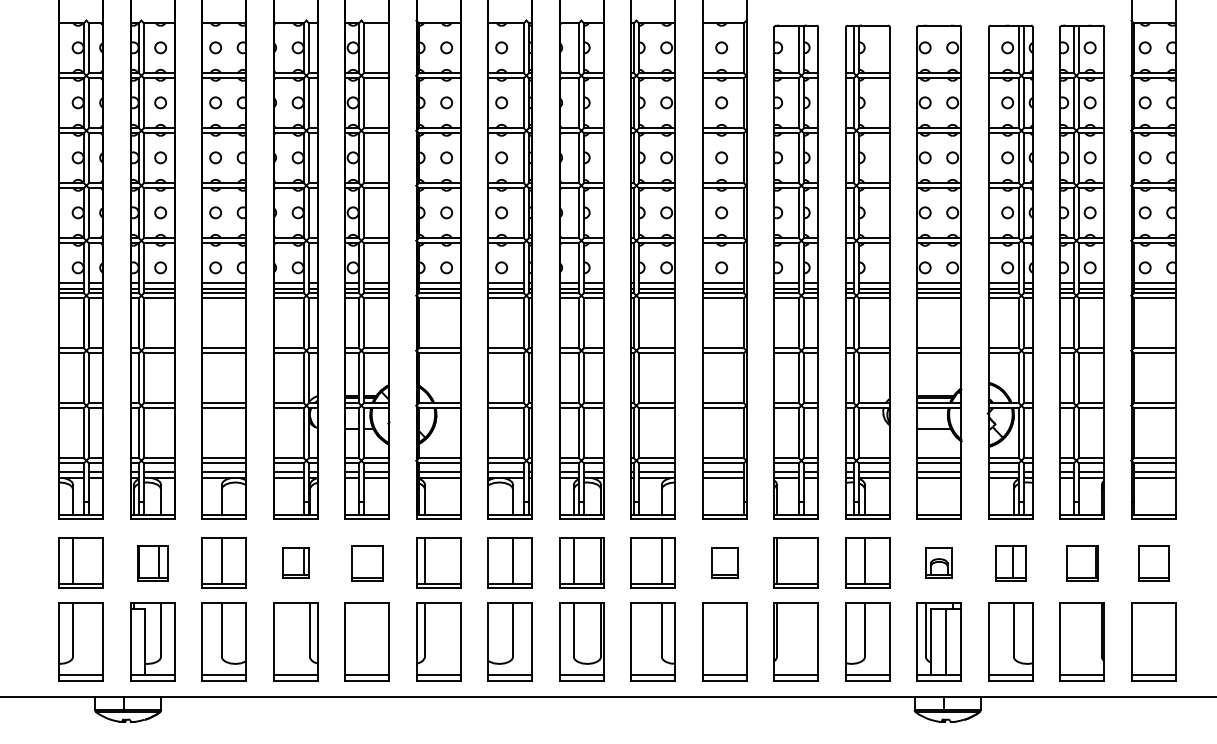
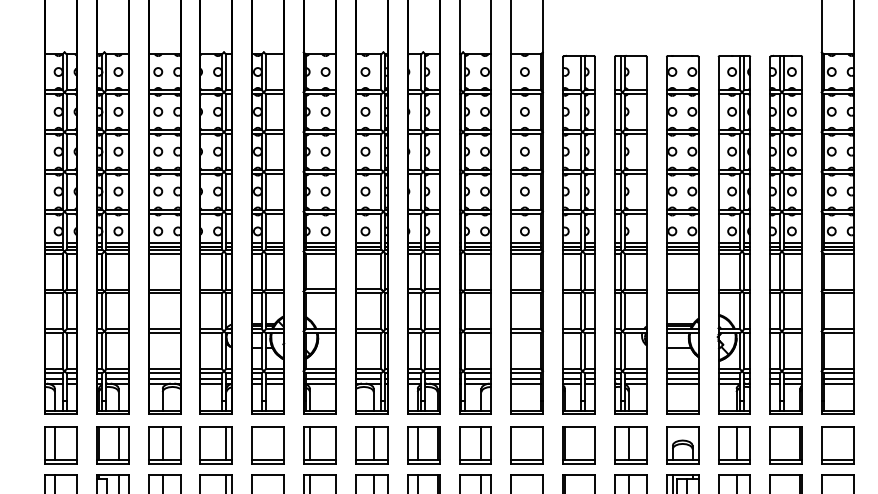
part: (152, 562) -> (112, 444), size x1.43
part: (295, 562) -> (216, 444), size x1.67
part: (366, 562) -> (267, 444), size x1.43
part: (724, 562) -> (526, 444), size x1.67
part: (938, 562) -> (682, 444), size x1.67
part: (1010, 562) -> (734, 444), size x1.43
part: (1081, 562) -> (785, 444), size x1.43
part: (1153, 562) -> (837, 444), size x1.43

